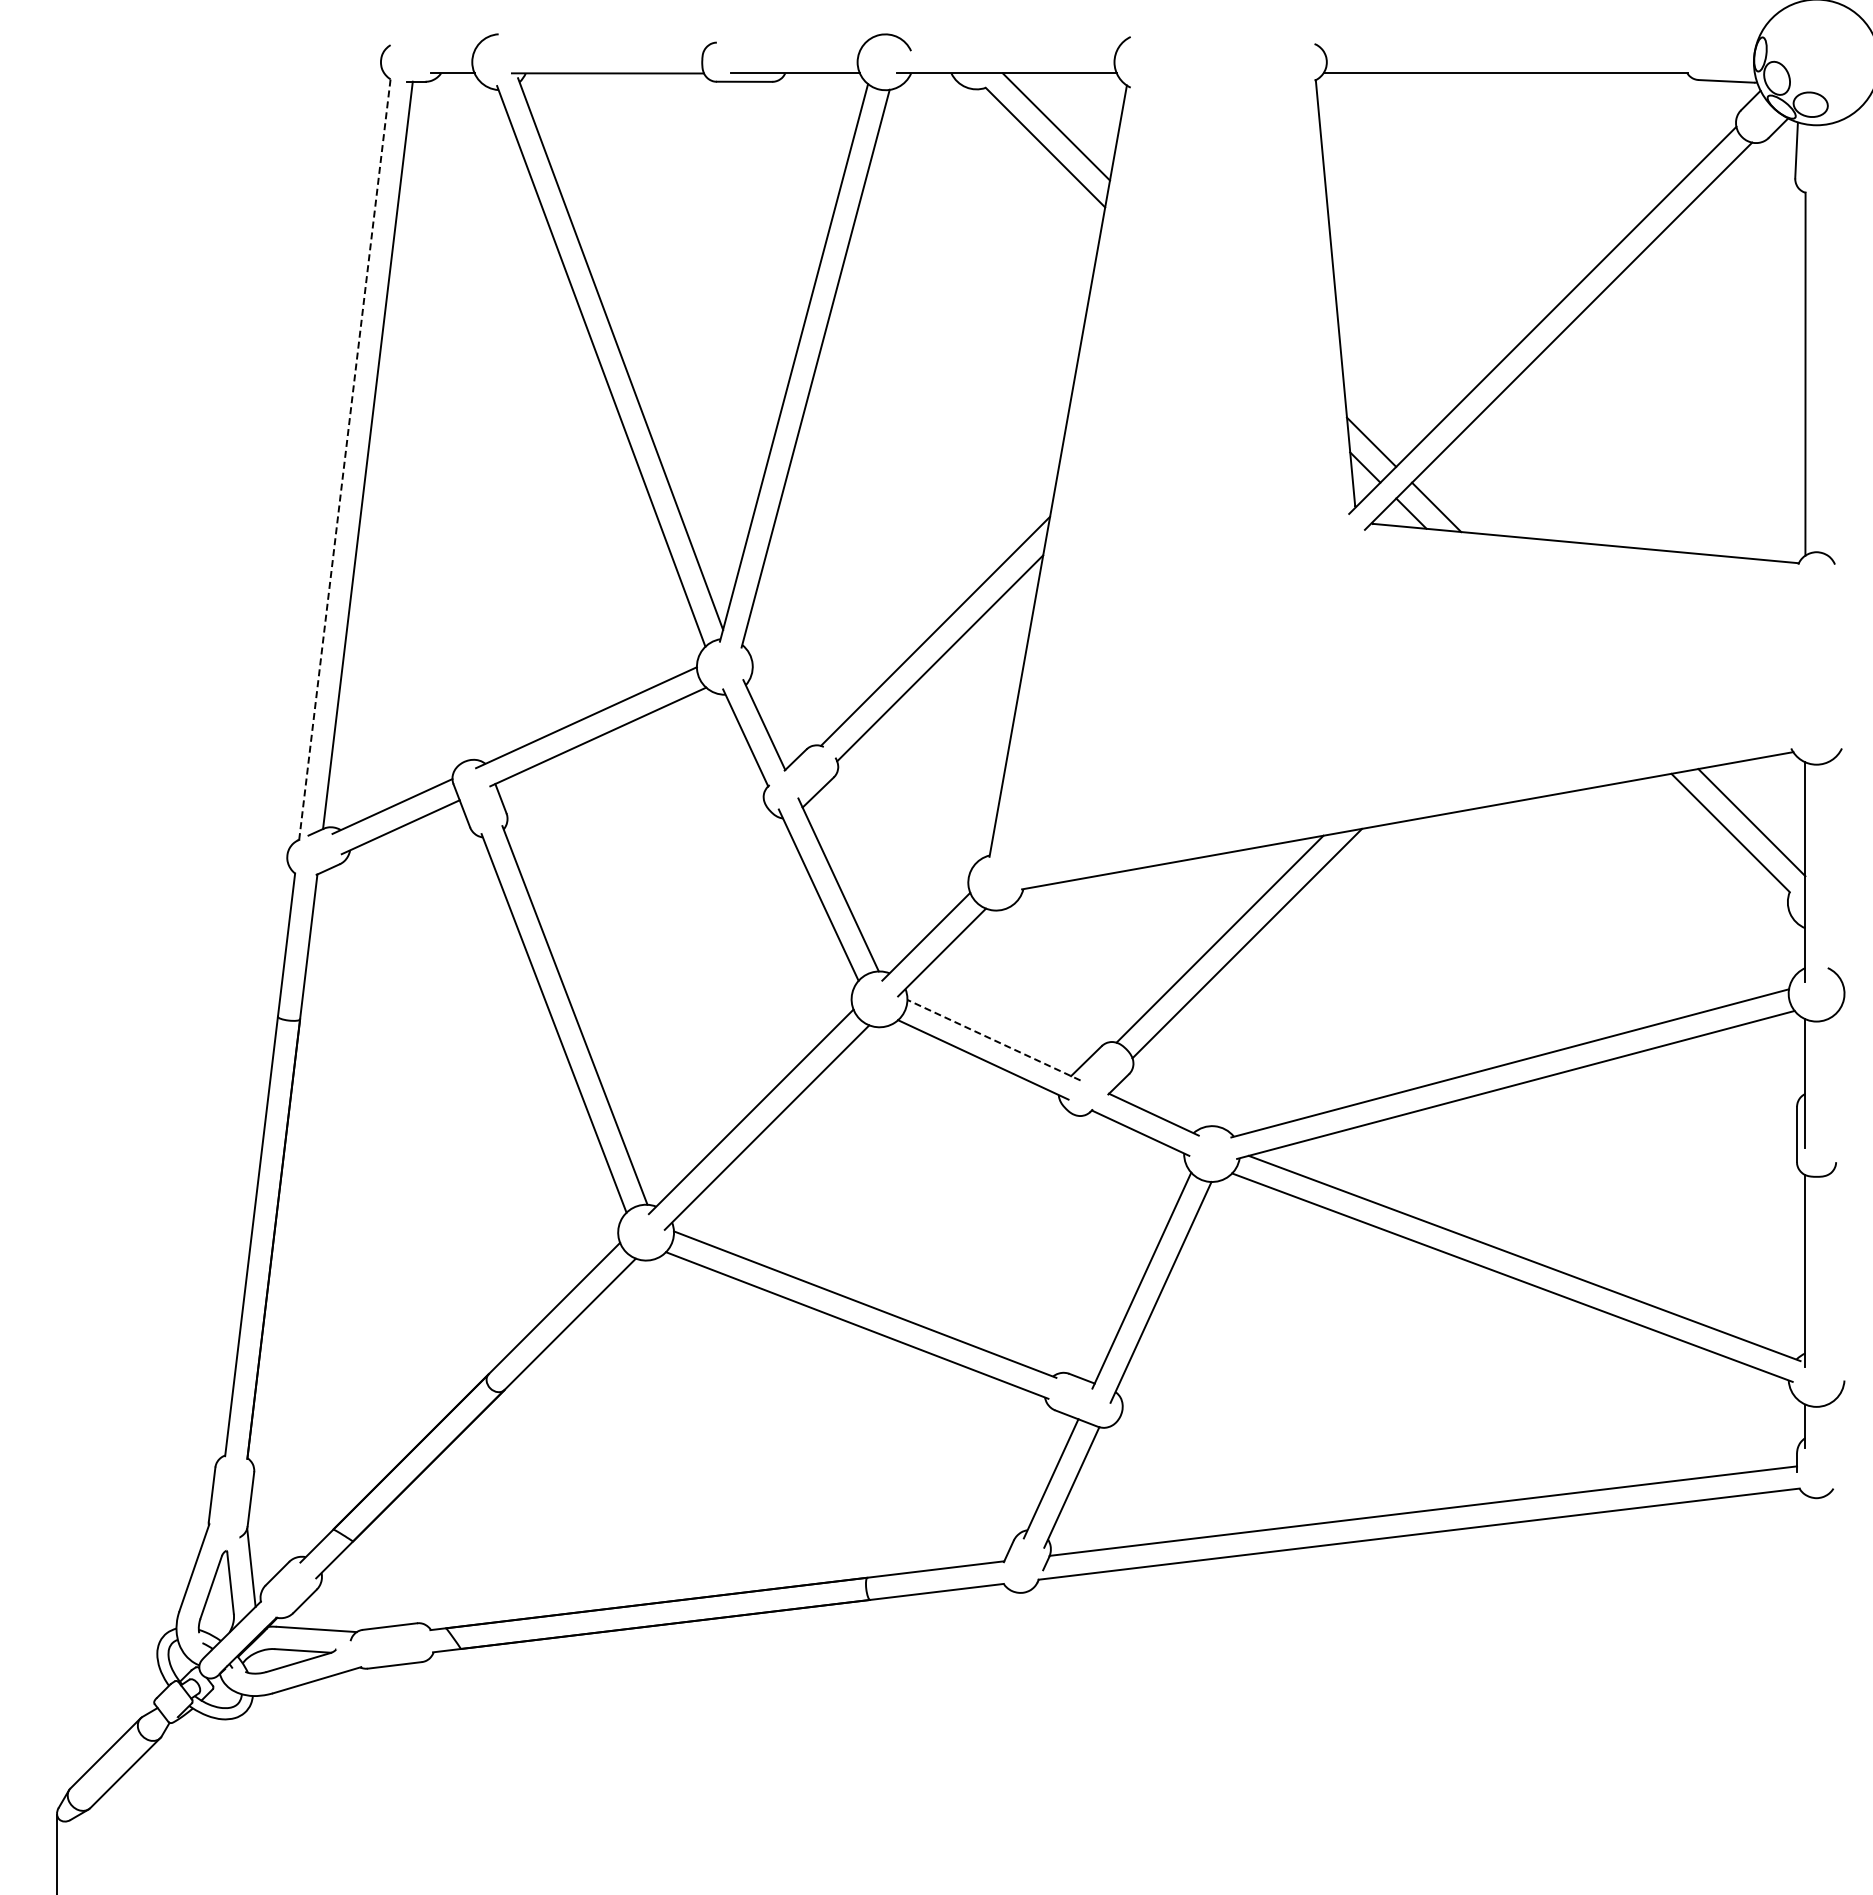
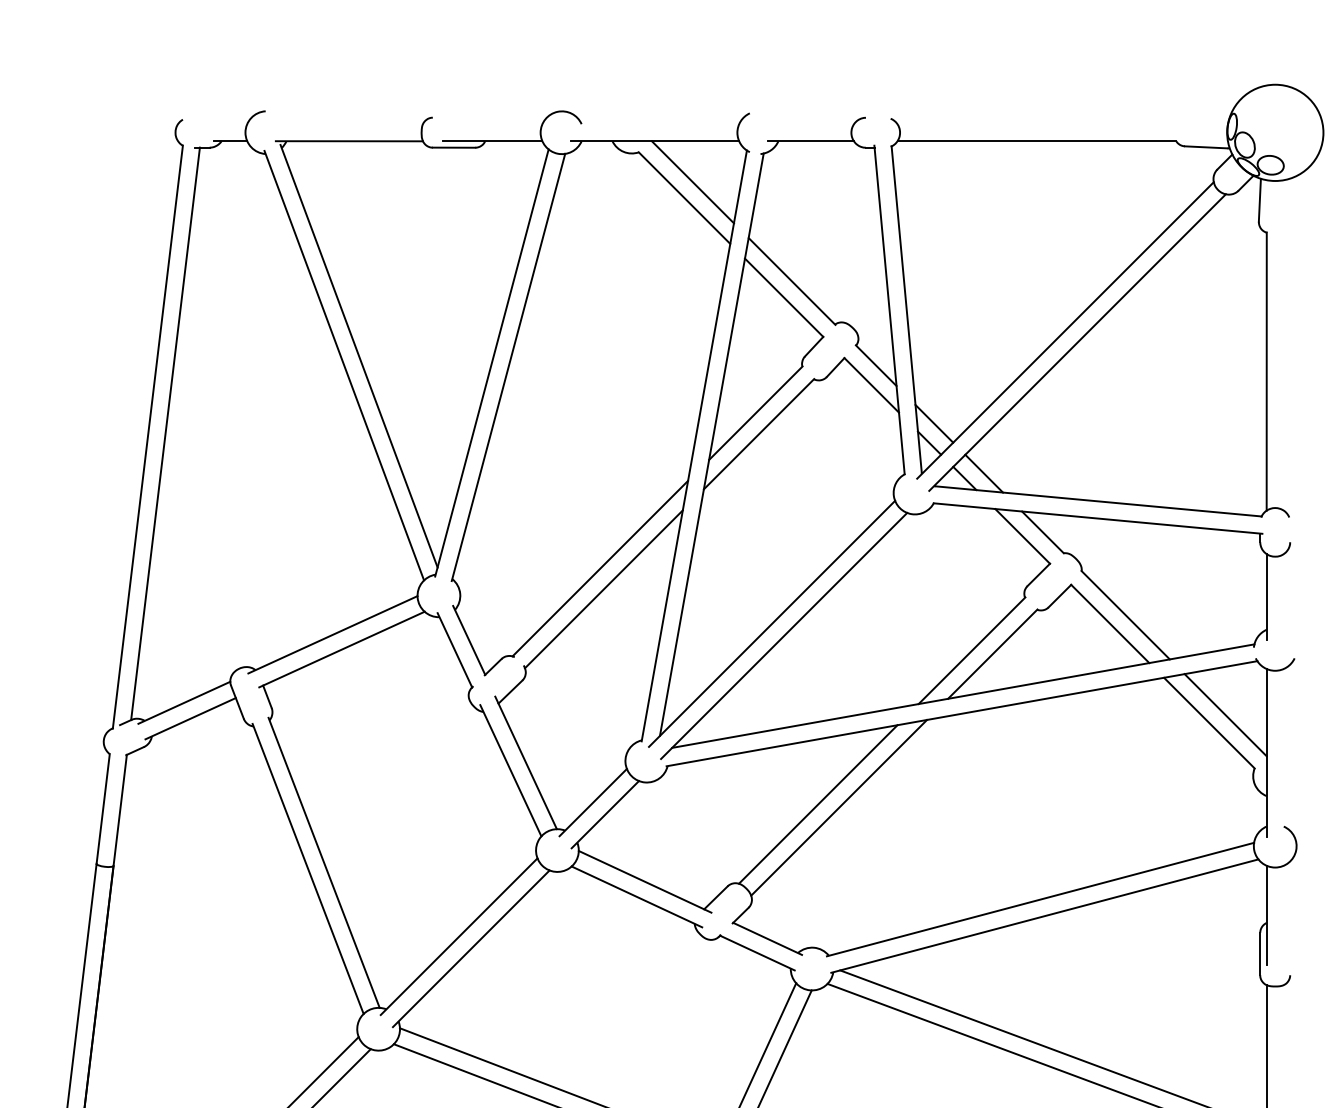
line: (344, 459) -> (147, 437), dashed -> solid
part: (1330, 468) -> (902, 443), added
line: (993, 1040) -> (644, 882), dashed -> solid

